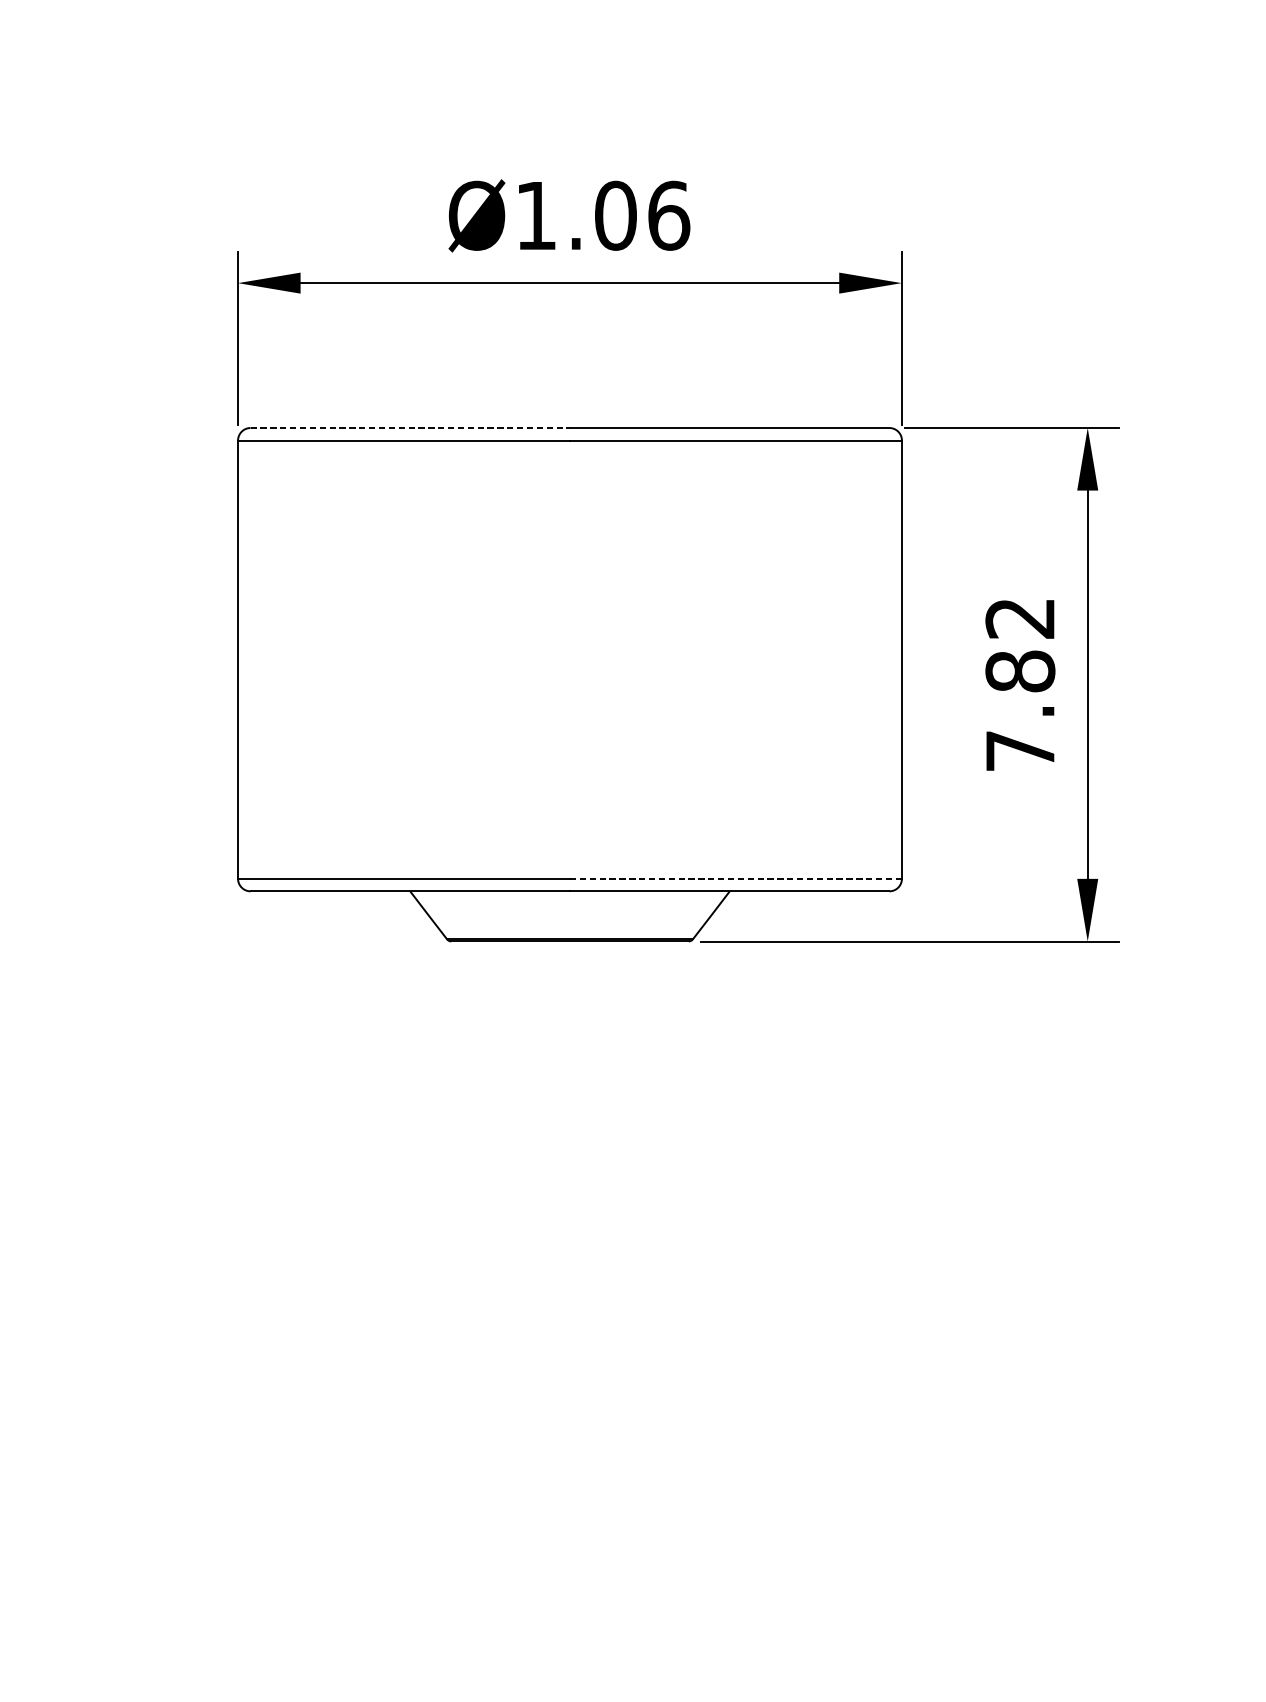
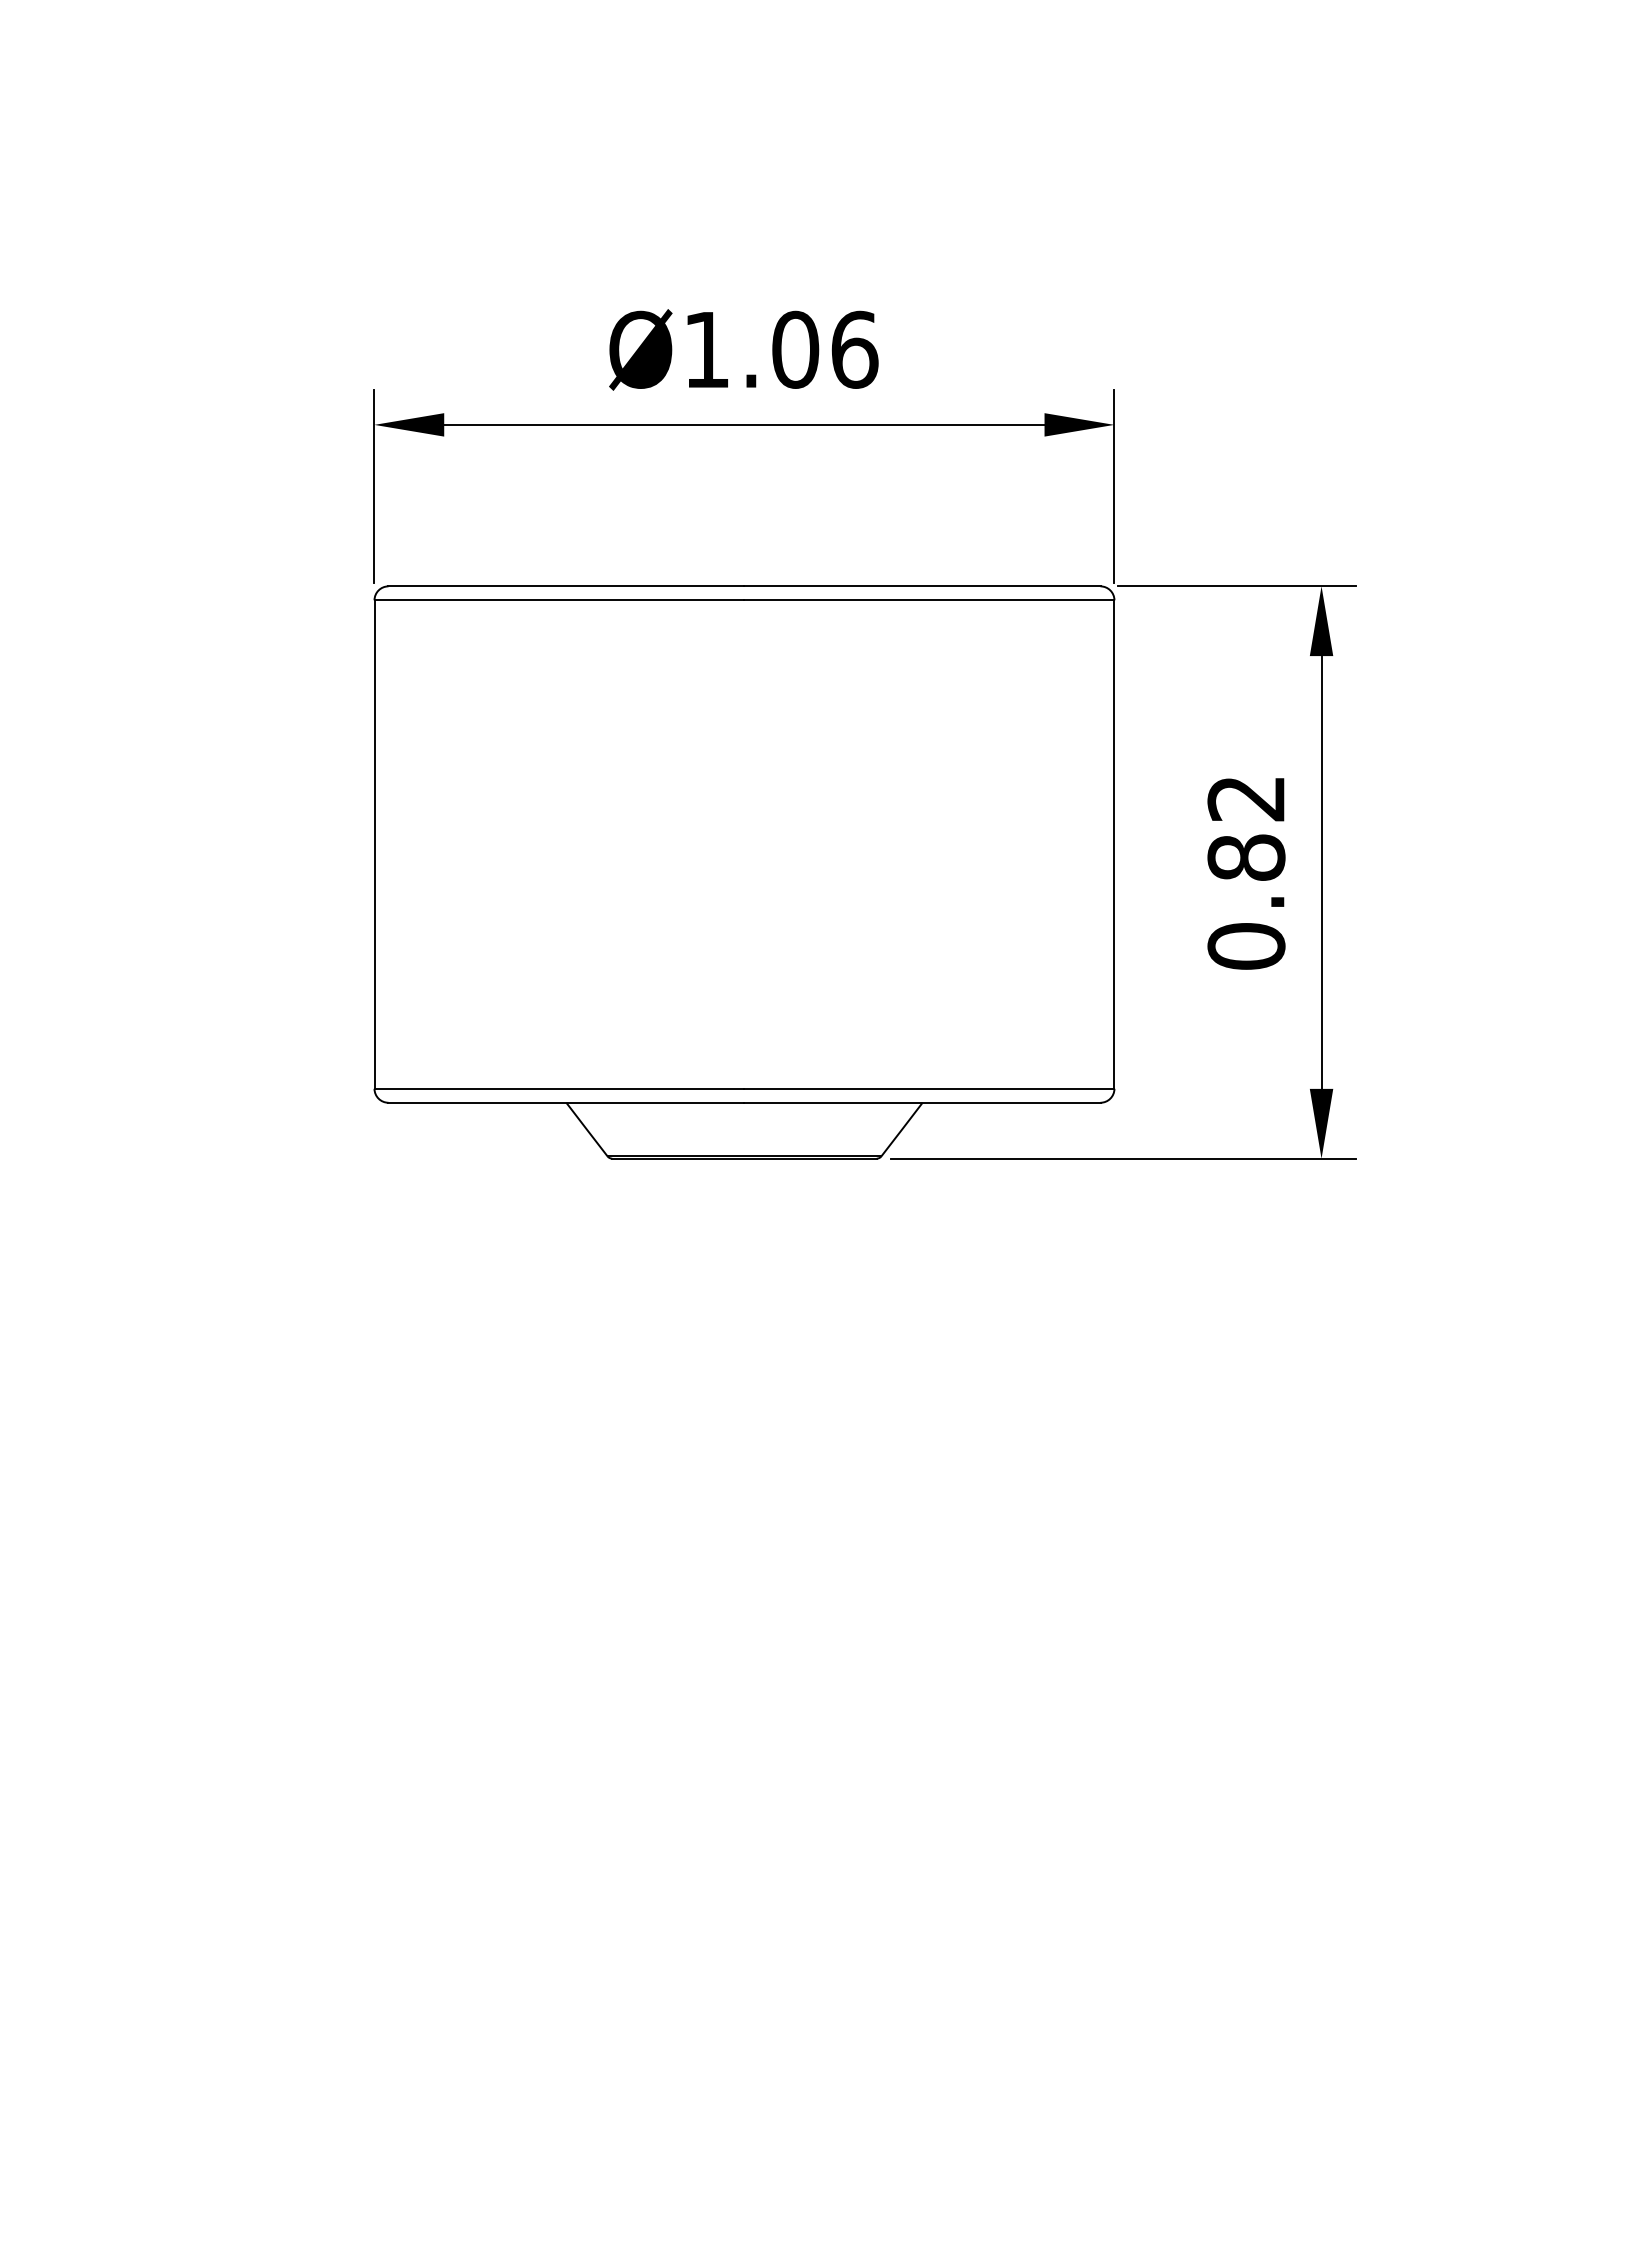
line: (410, 428) -> (566, 586), dashed -> solid
text: (1020, 751) -> (1246, 946), 7.82 -> 0.82
line: (735, 878) -> (929, 1088), dashed -> solid

